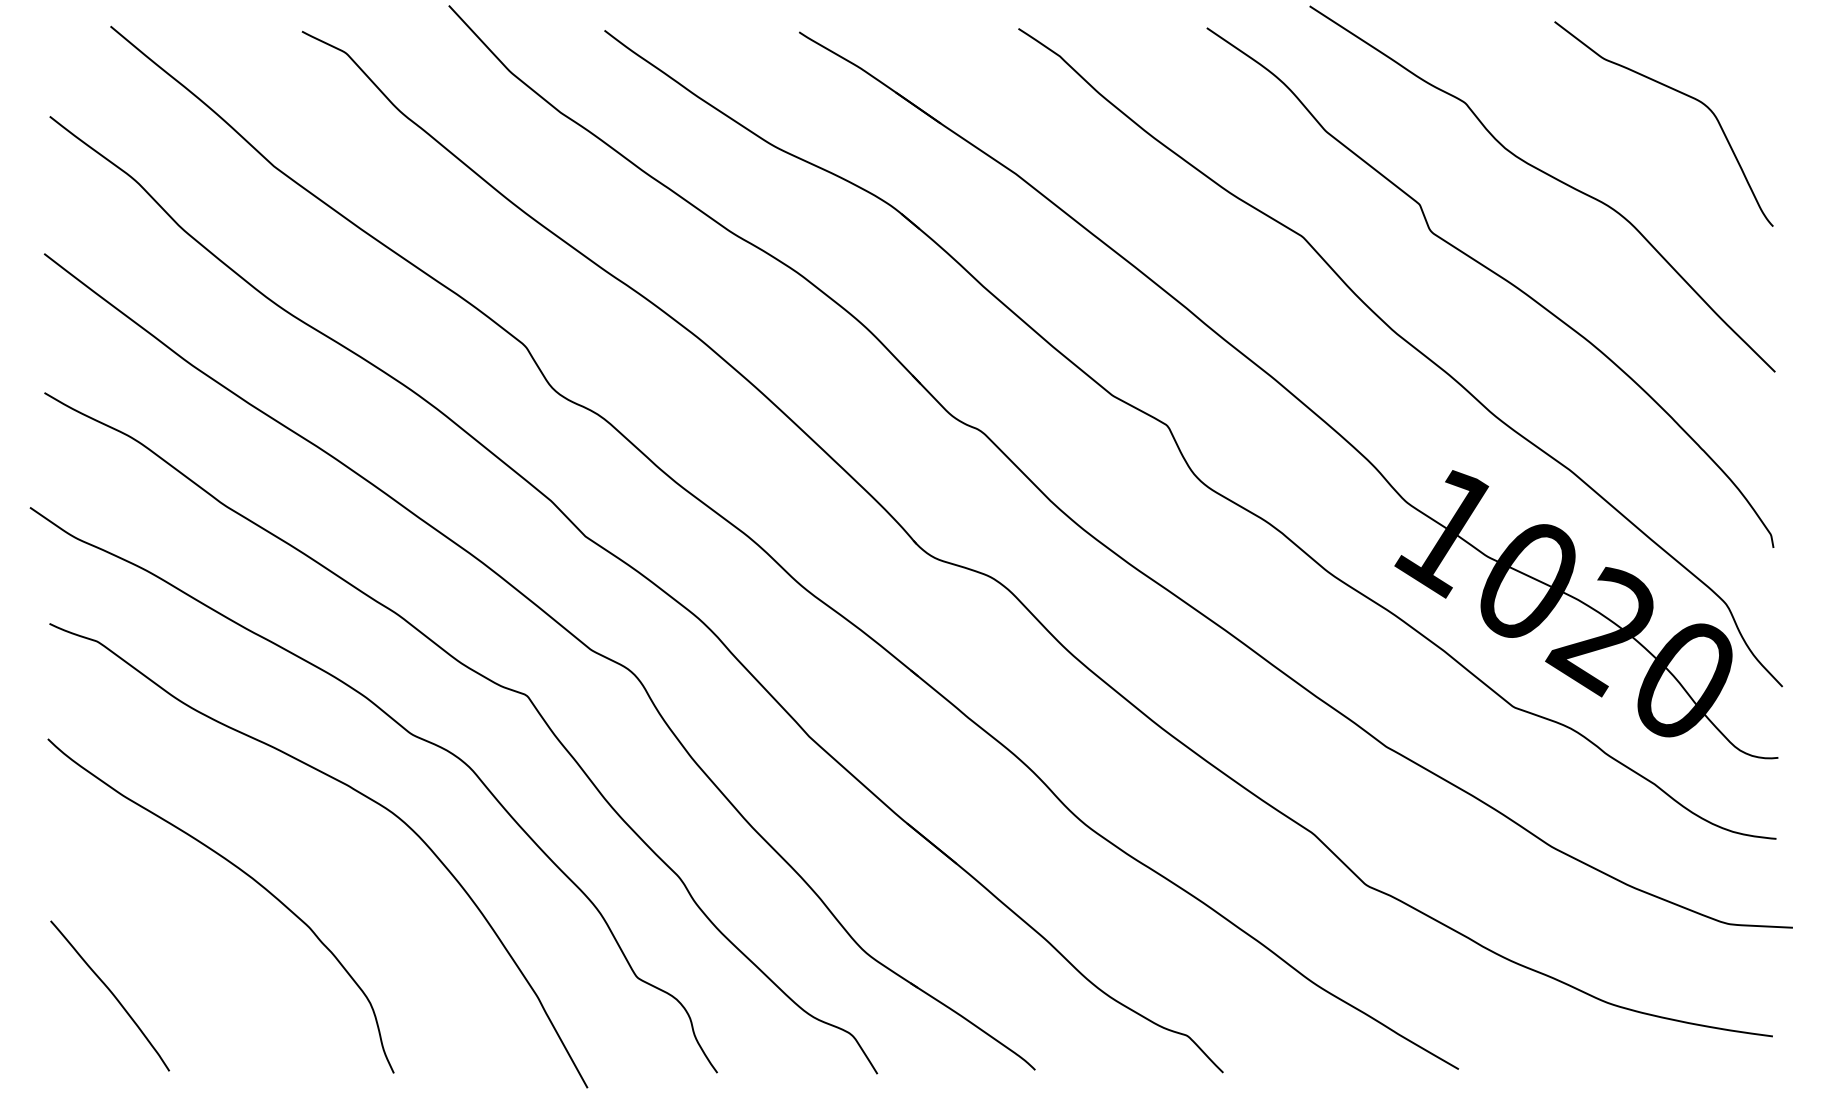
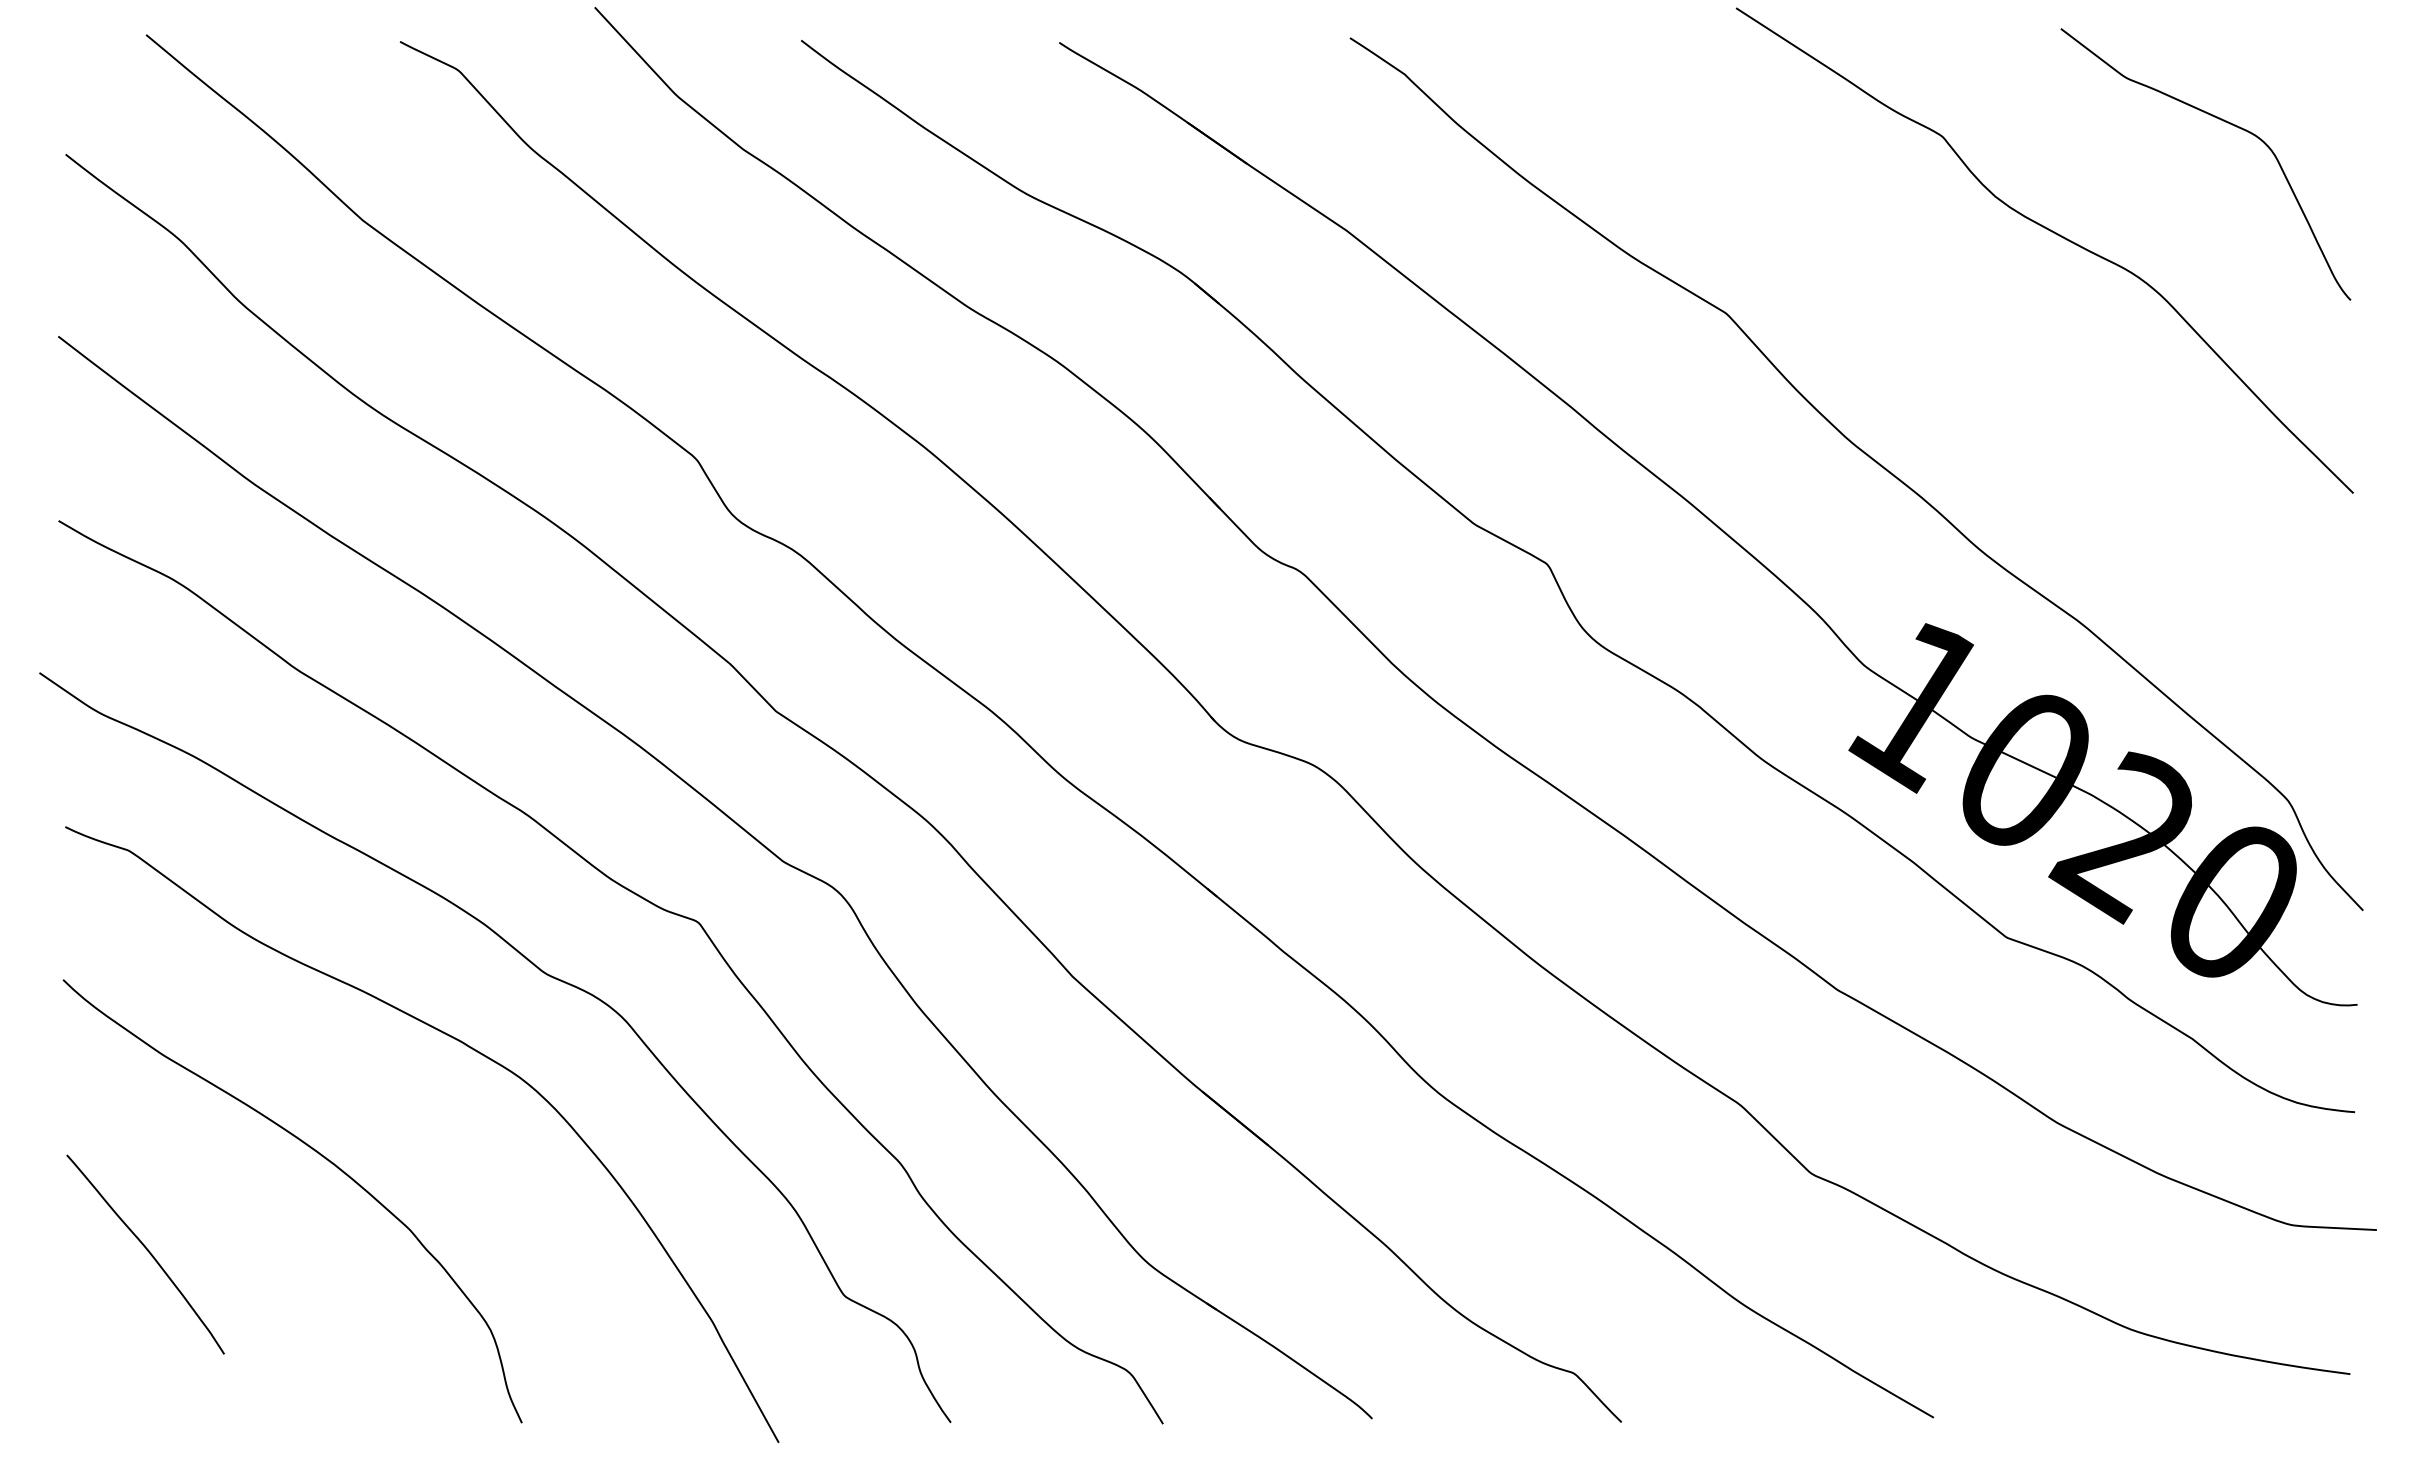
curve: (1498, 276) -> (1986, 366), removed
curve: (111, 993) -> (147, 1251), moved

